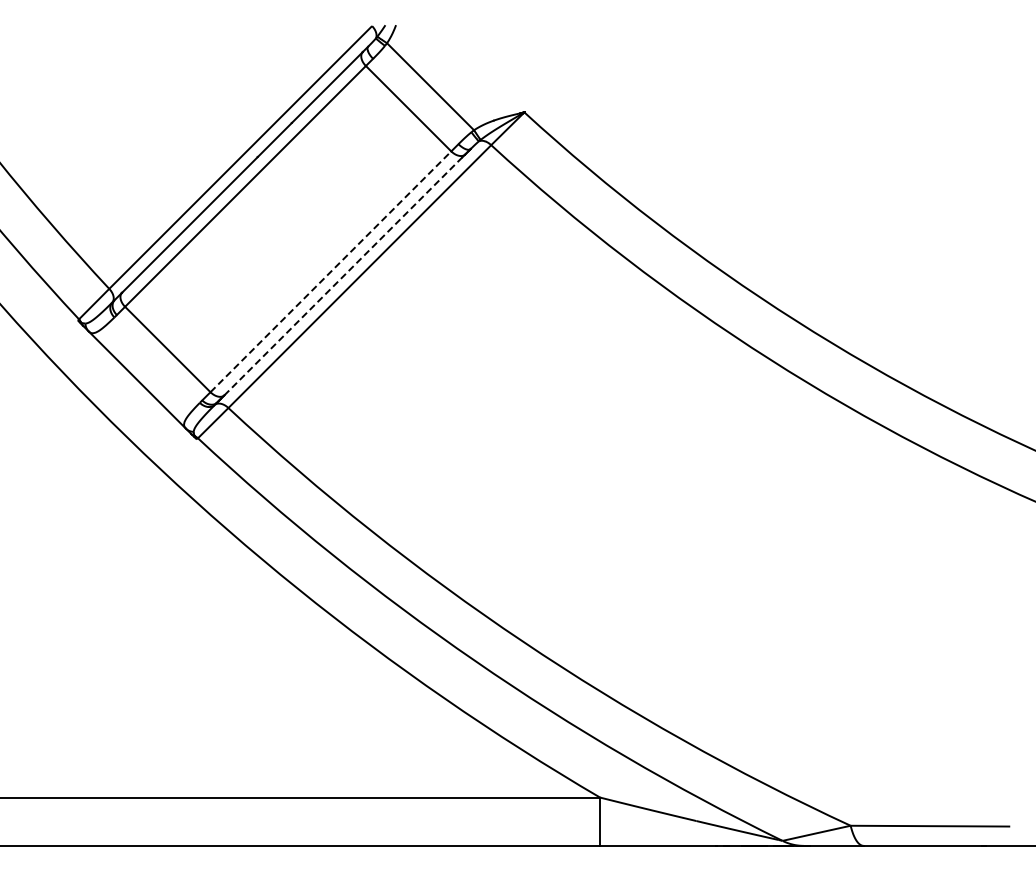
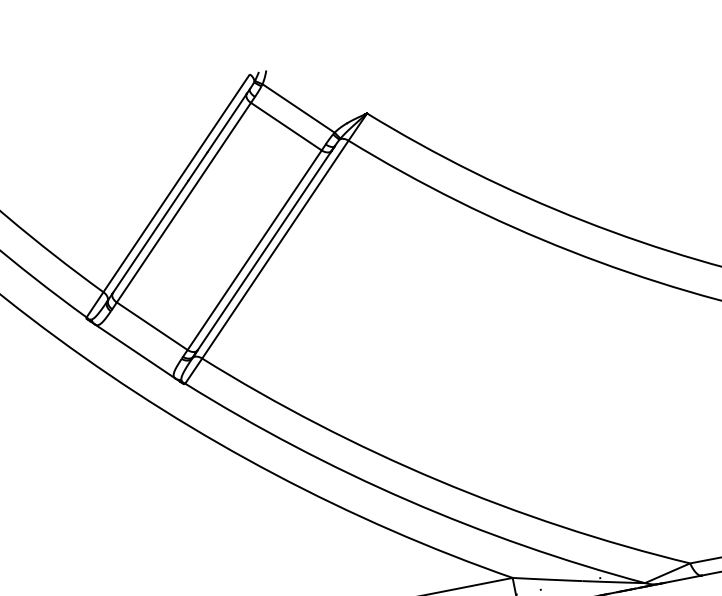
line: (331, 271) -> (255, 249), dashed -> solid
line: (345, 274) -> (265, 250), dashed -> solid

